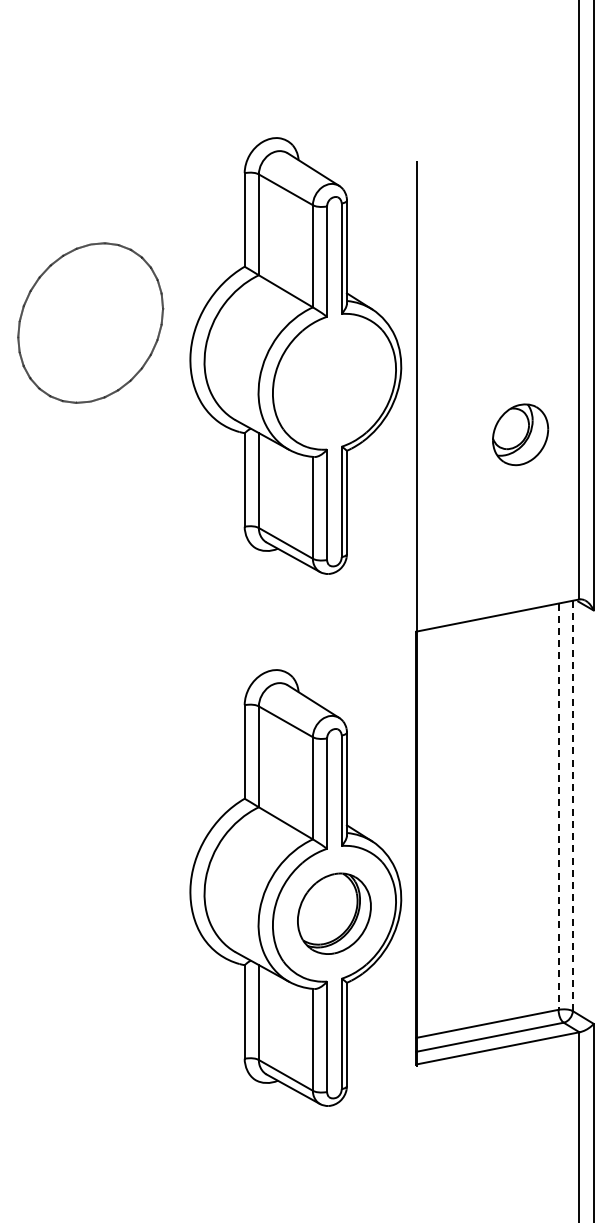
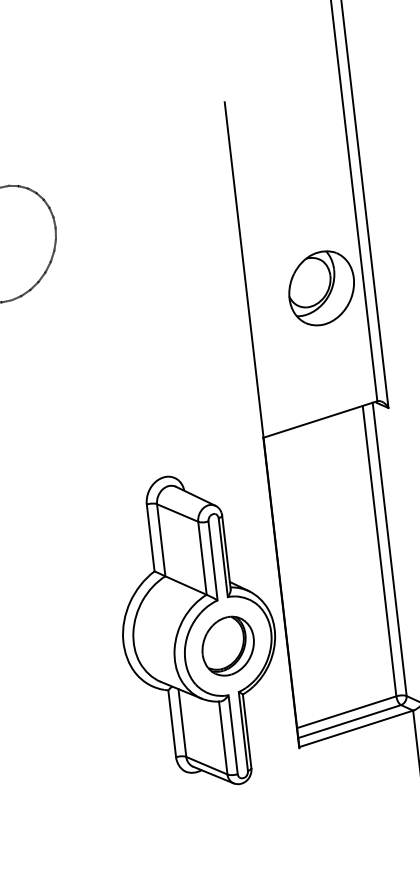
part: (295, 355) -> (154, 250), removed
part: (520, 434) -> (321, 288), size x1.67
line: (572, 806) -> (389, 549), dashed -> solid
line: (558, 807) -> (379, 551), dashed -> solid

